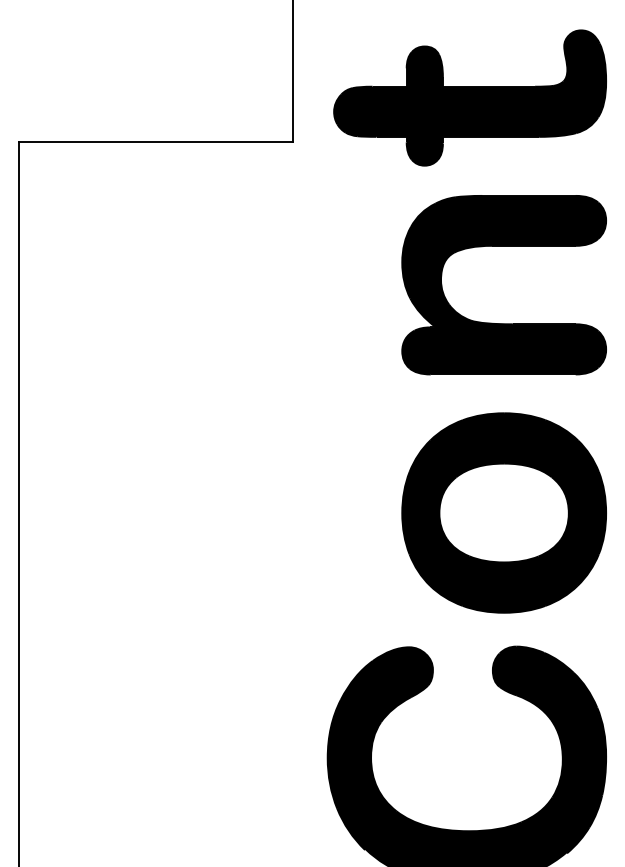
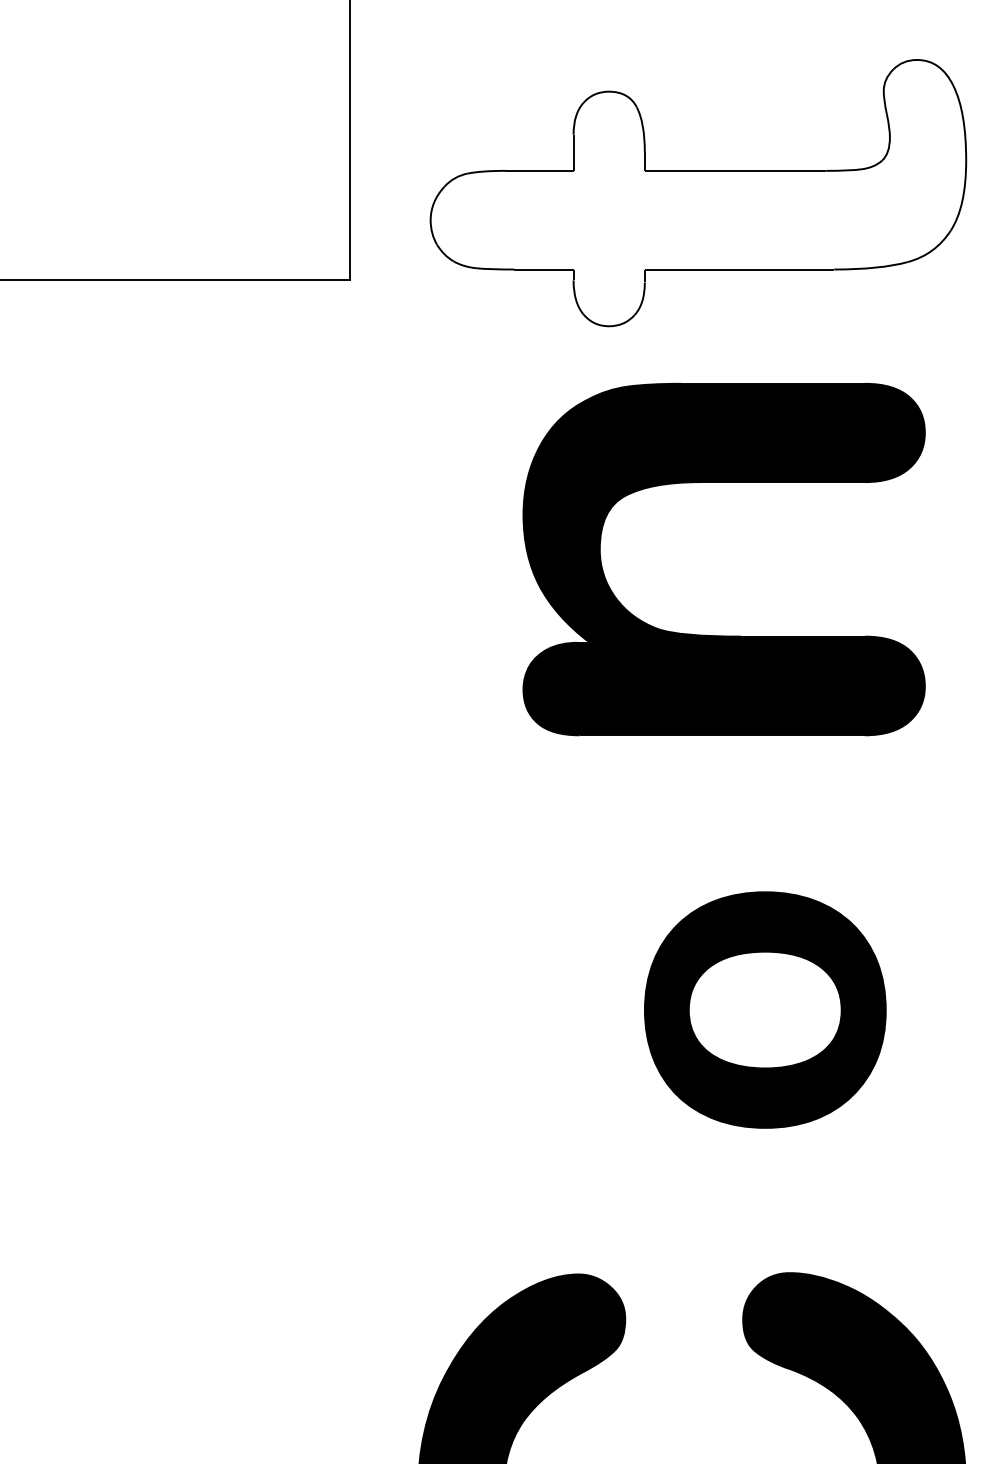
fill: (470, 97) -> (699, 192), removed
part: (503, 323) -> (722, 635), moved
part: (503, 512) -> (764, 1009), size x0.6

